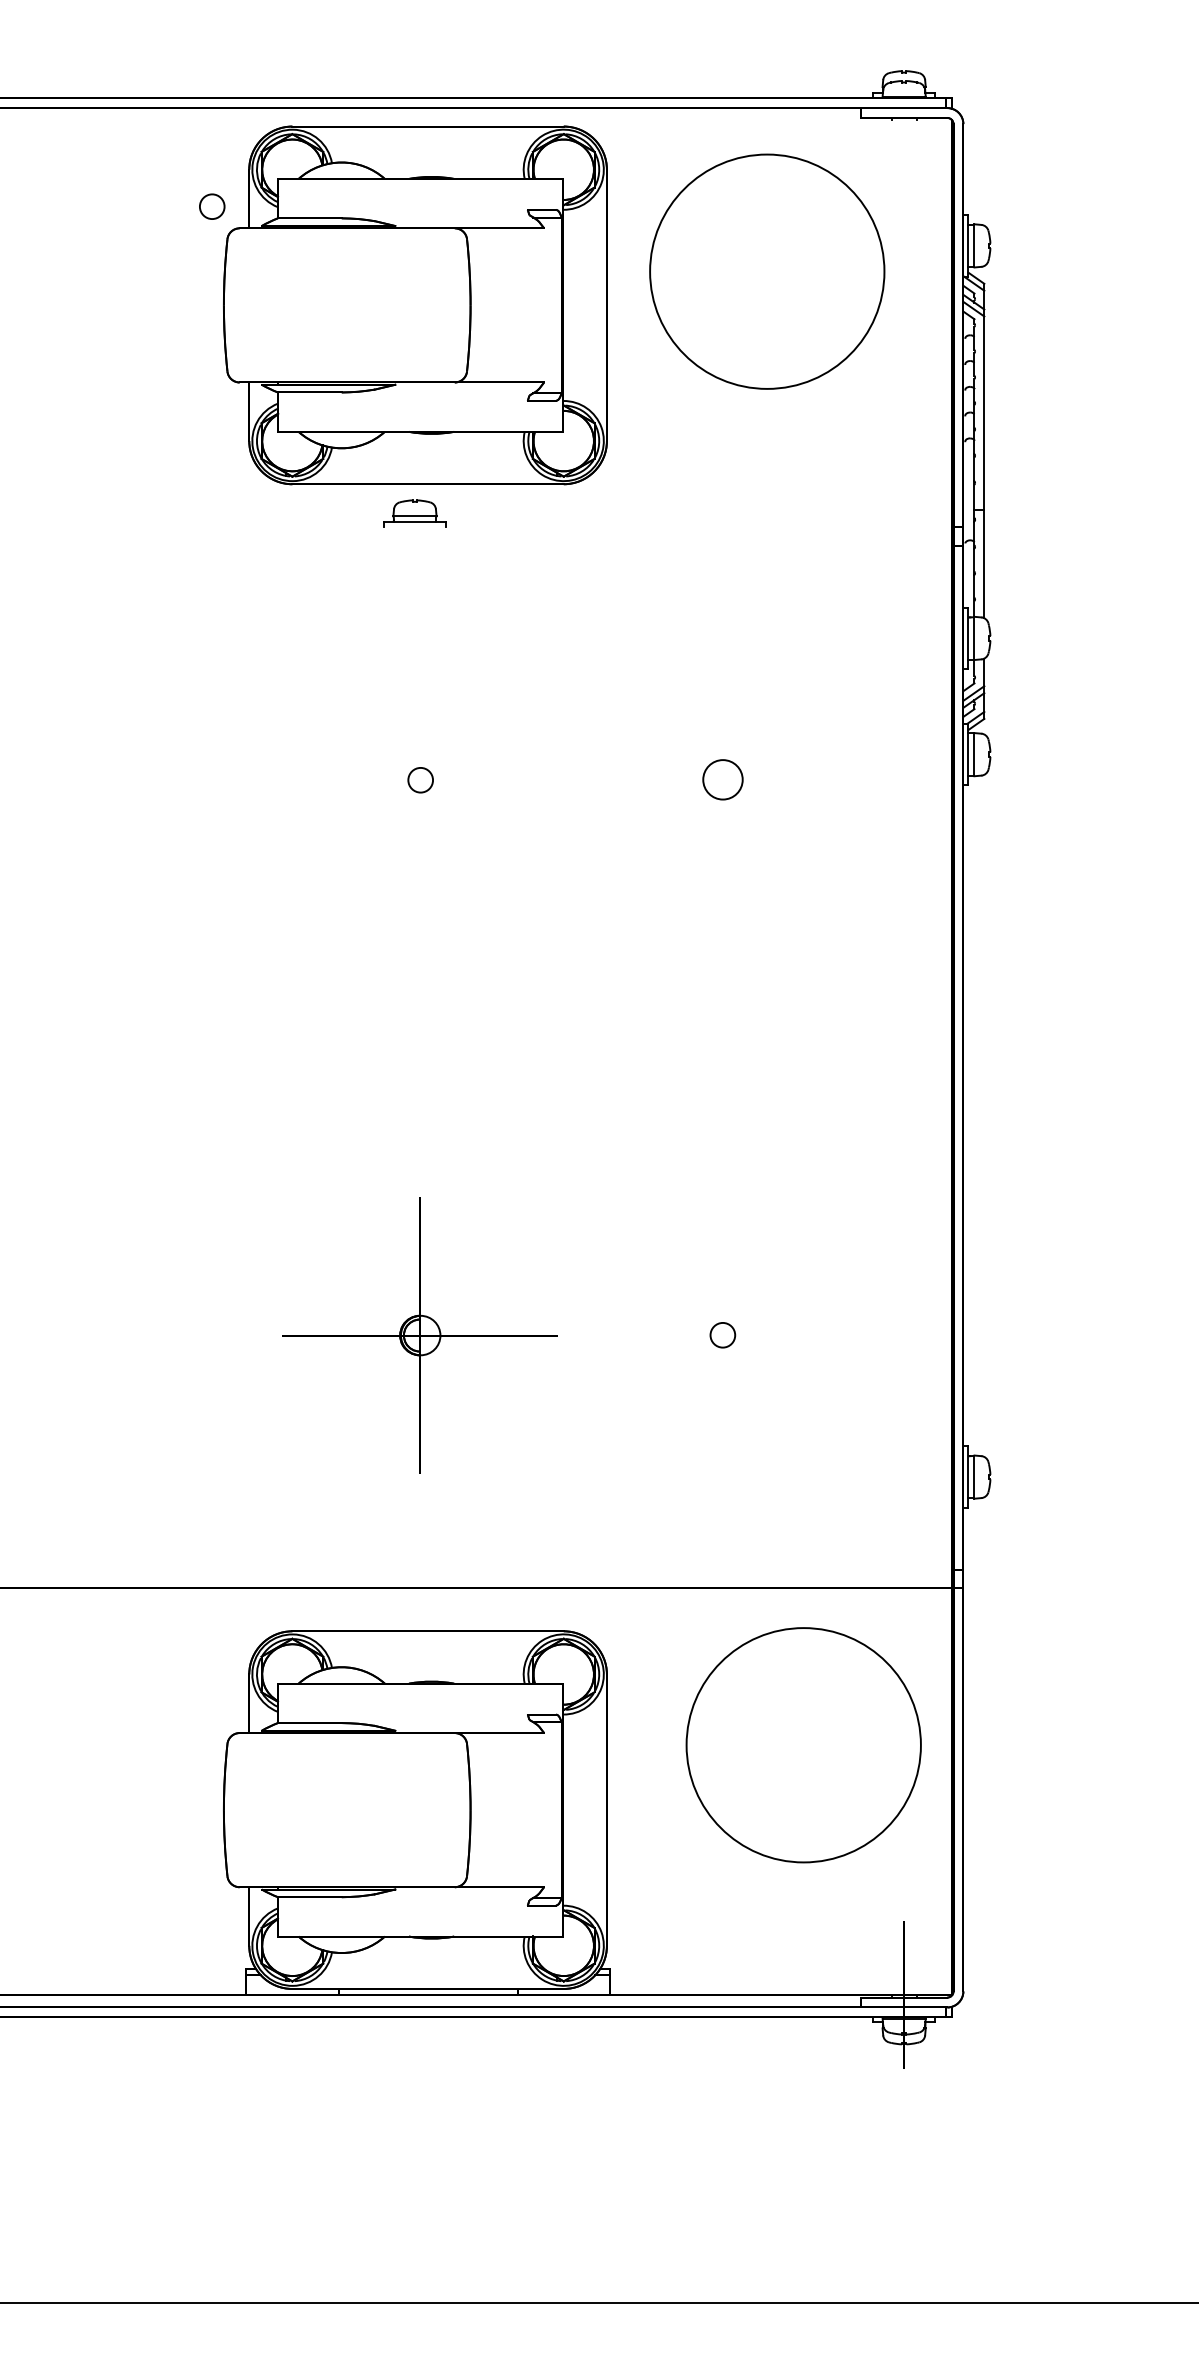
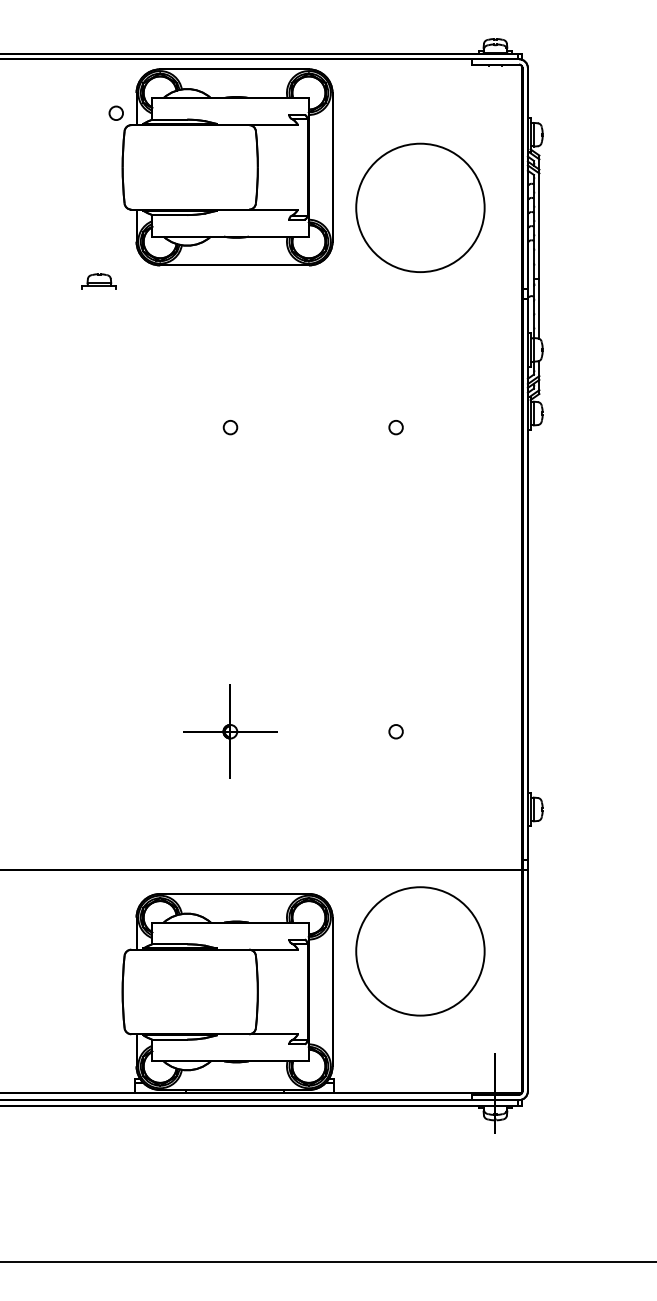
part: (767, 270) -> (420, 207), moved
part: (413, 513) -> (98, 281), moved
part: (721, 780) -> (395, 427), size x0.62
part: (420, 1334) -> (230, 731), size x0.62
part: (803, 1745) -> (420, 951), moved

